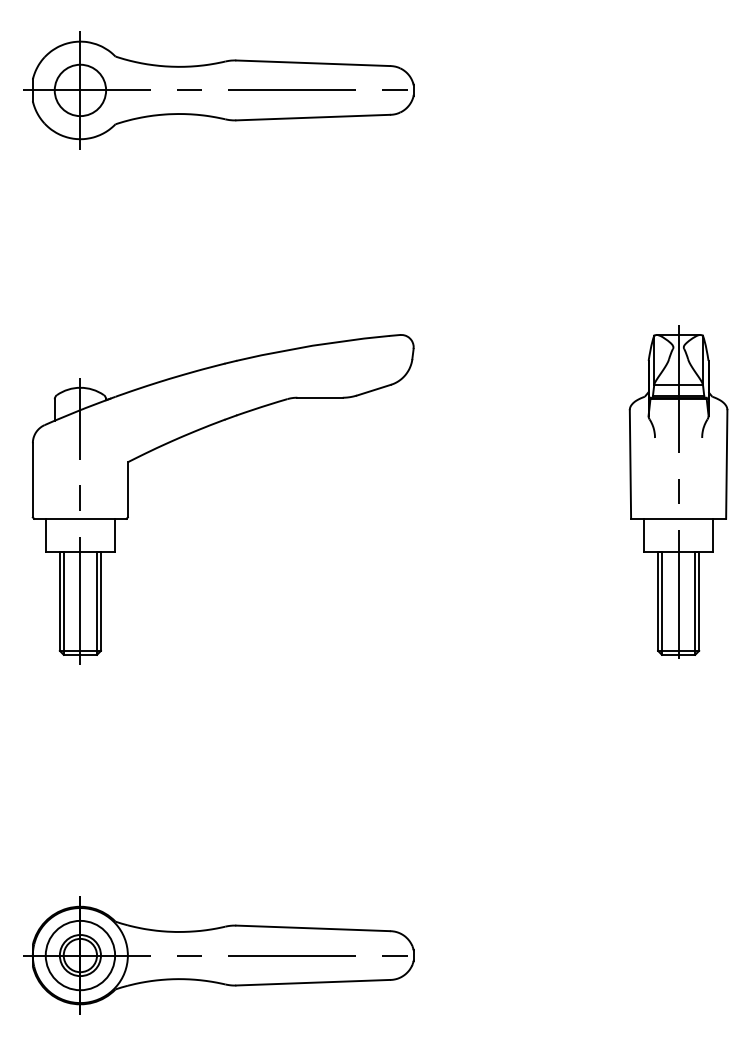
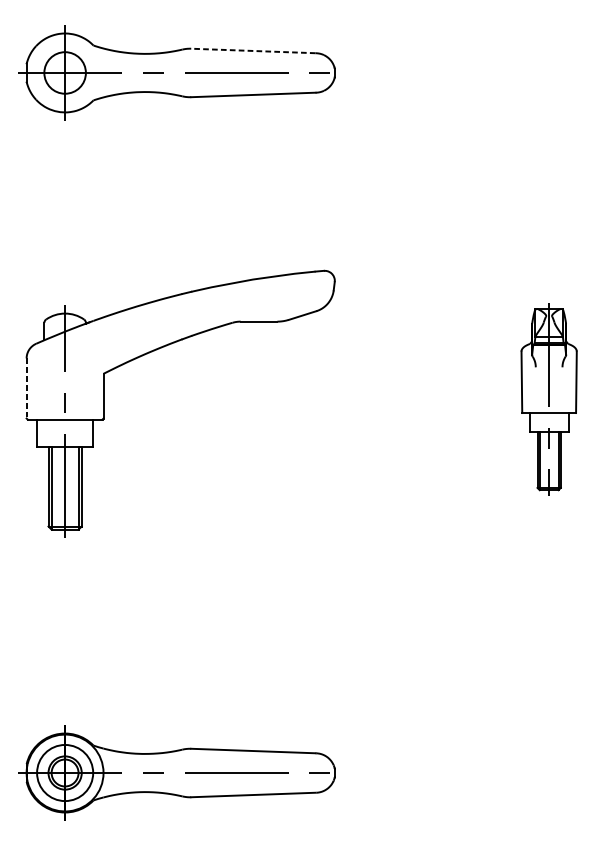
line: (313, 63) -> (253, 51), solid -> dashed
line: (32, 480) -> (26, 388), solid -> dashed
part: (678, 491) -> (549, 397), size x0.7

